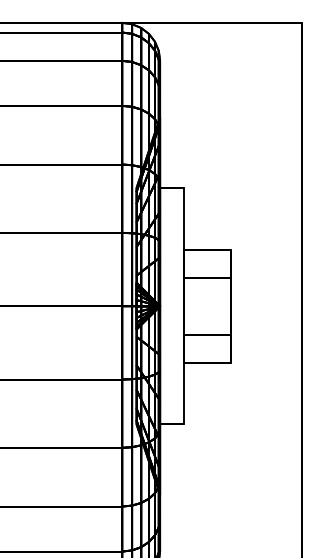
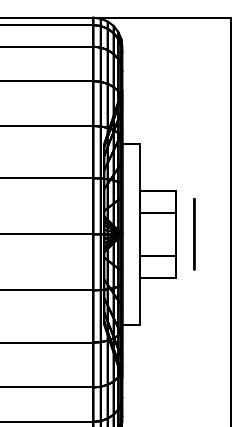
circle: (254, 306) -> (194, 234), added

